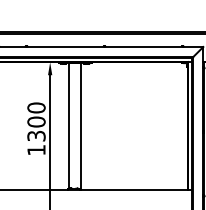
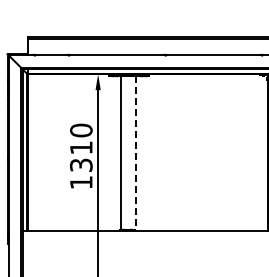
text: (36, 121) -> (81, 147), 1300 -> 1310
line: (81, 126) -> (136, 153), solid -> dashed

